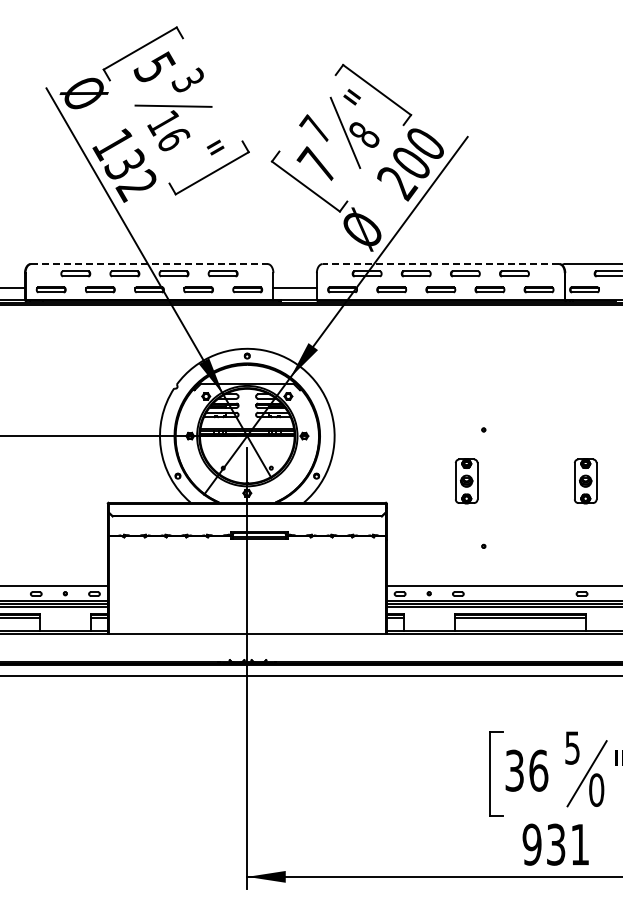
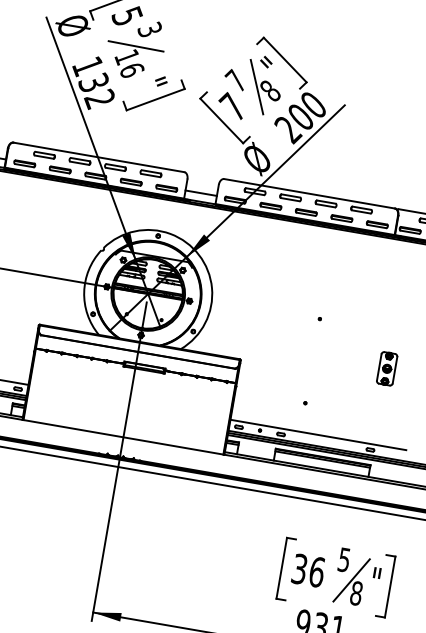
line: (149, 264) -> (98, 157), dashed -> solid
line: (440, 264) -> (309, 194), dashed -> solid
part: (466, 481) -> (300, 354), removed
text: (596, 789) -> (356, 592), 0 -> 8

